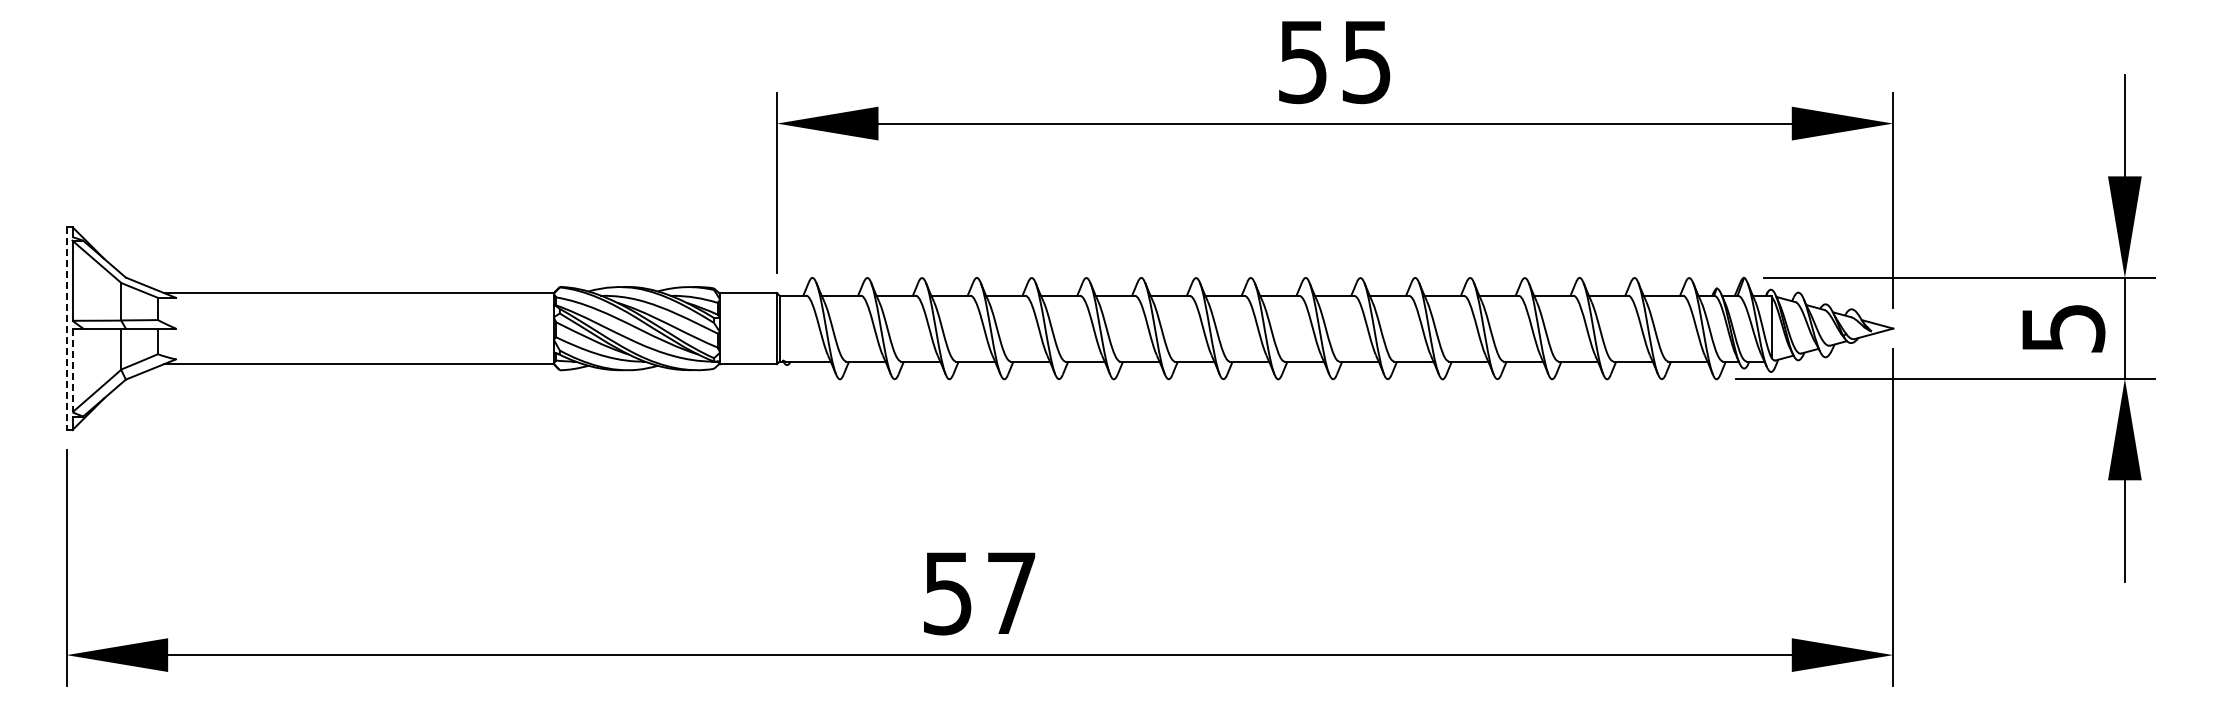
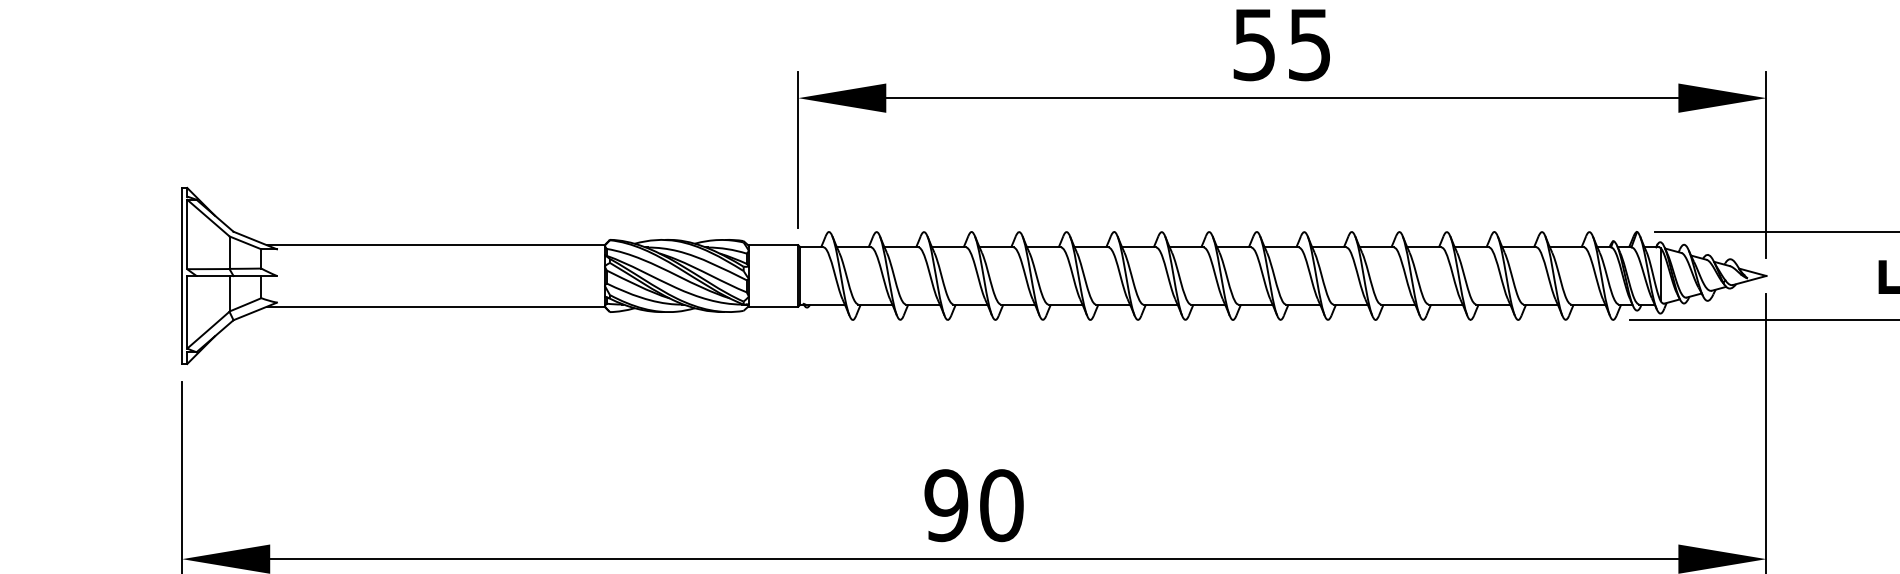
line: (66, 329) -> (182, 276), dashed -> solid
line: (72, 370) -> (187, 312), dashed -> solid
text: (979, 593) -> (973, 505), 57 -> 90

